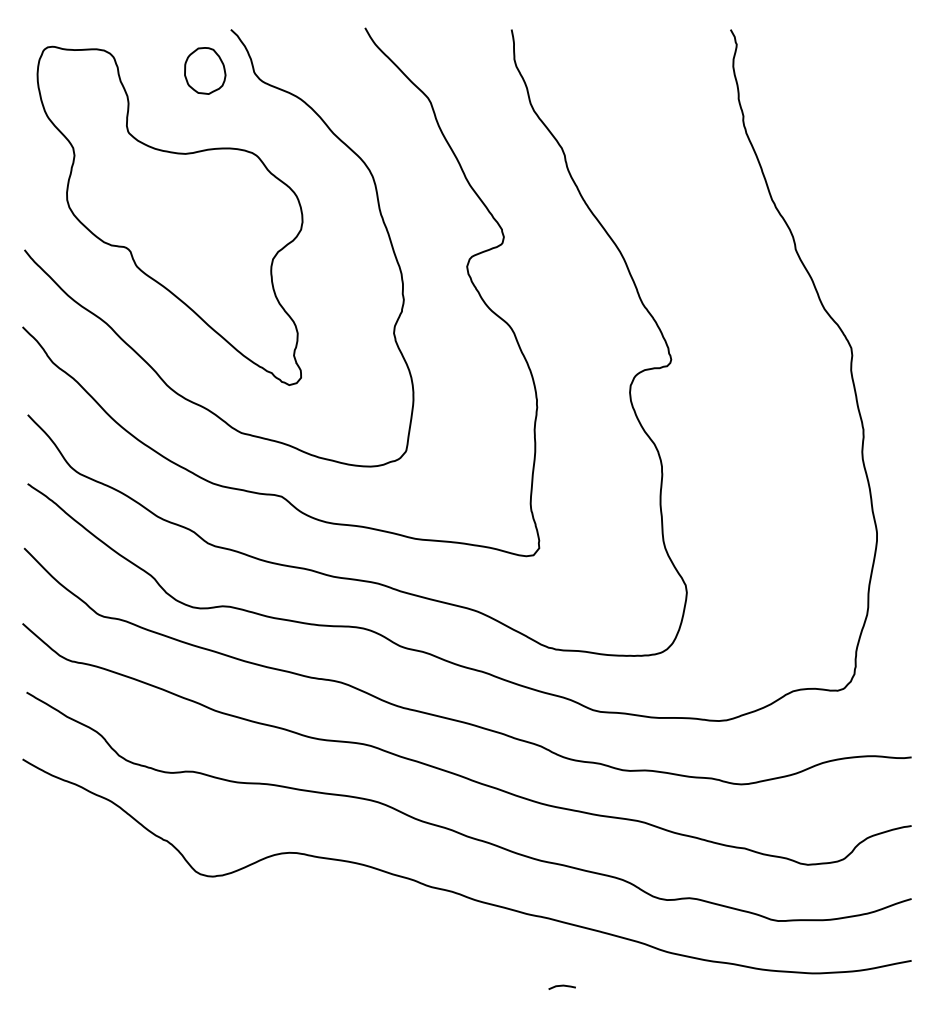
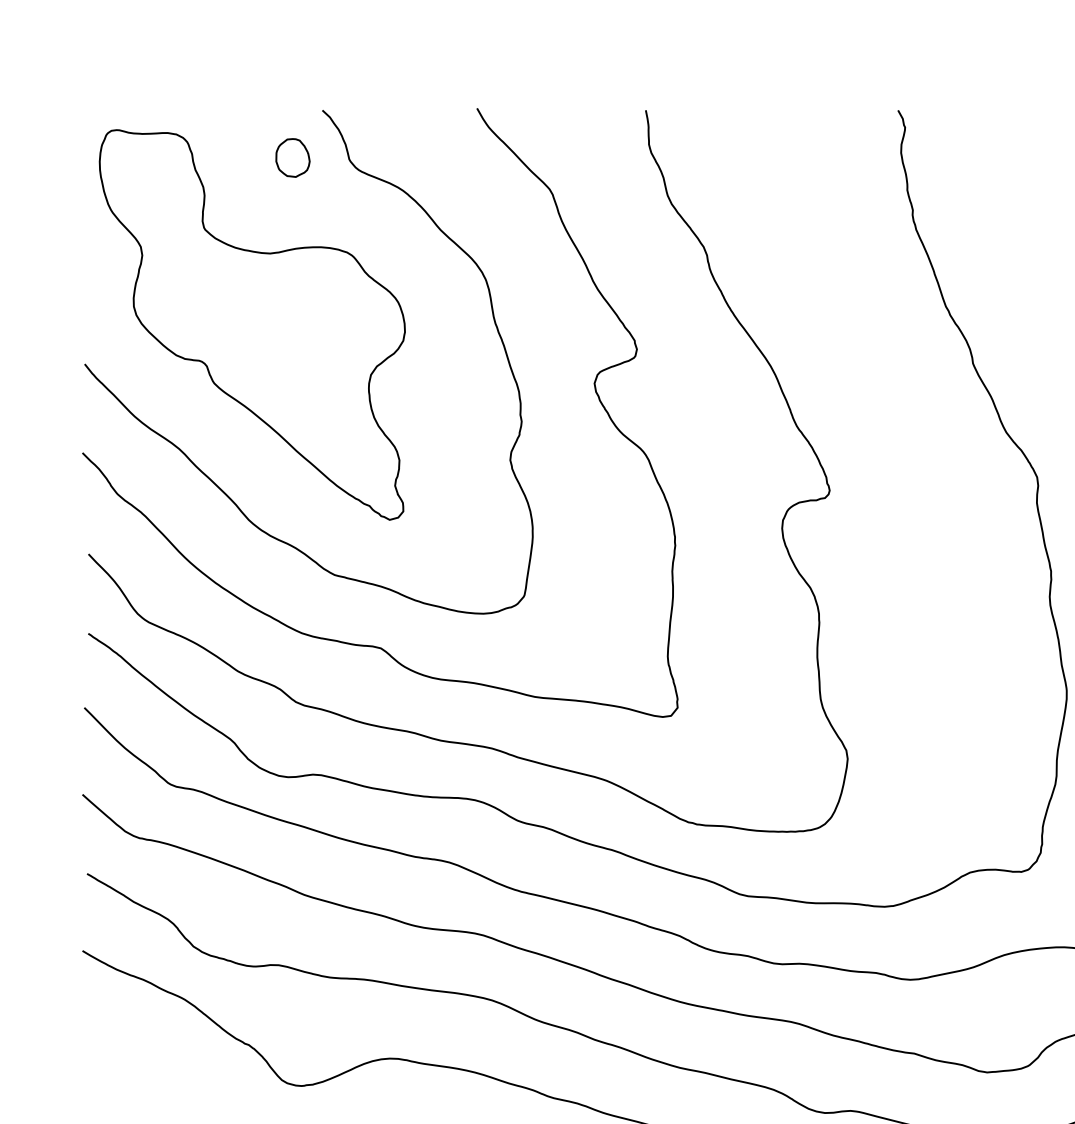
part: (205, 70) -> (293, 157), size x0.71

